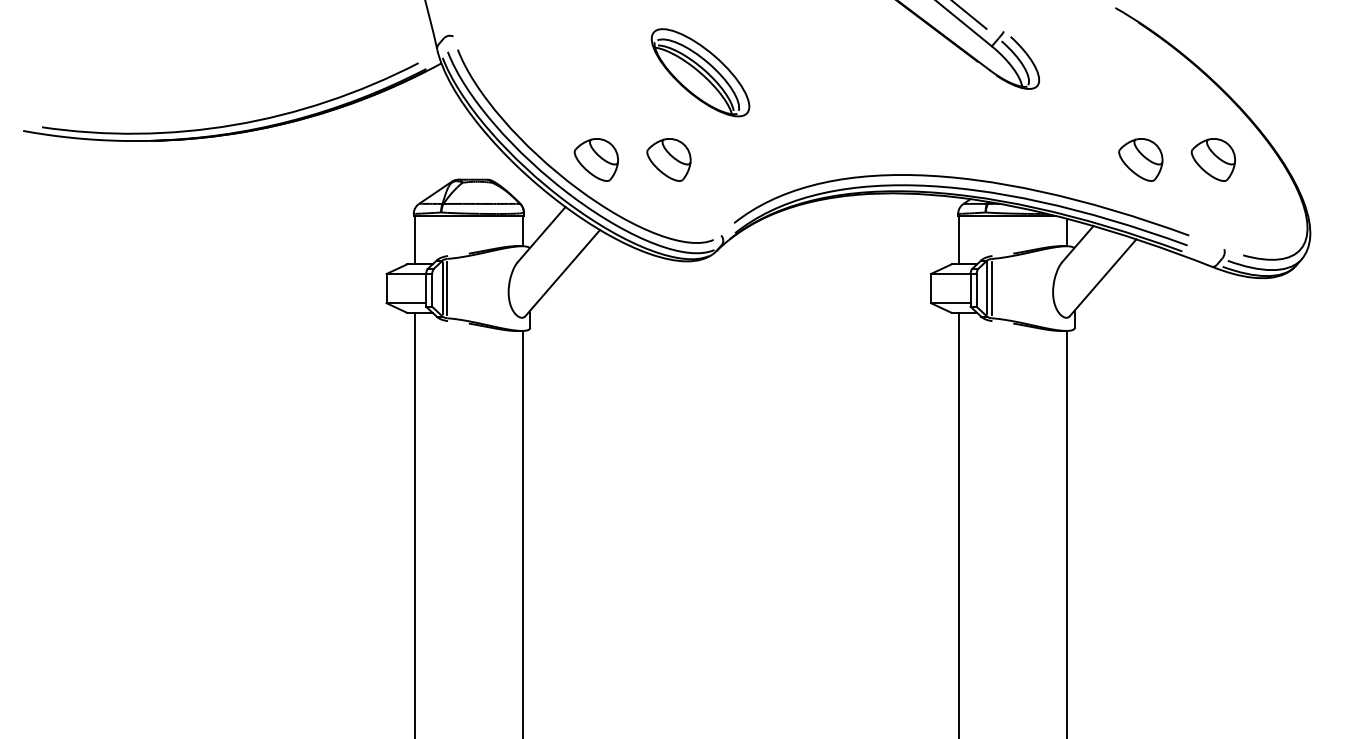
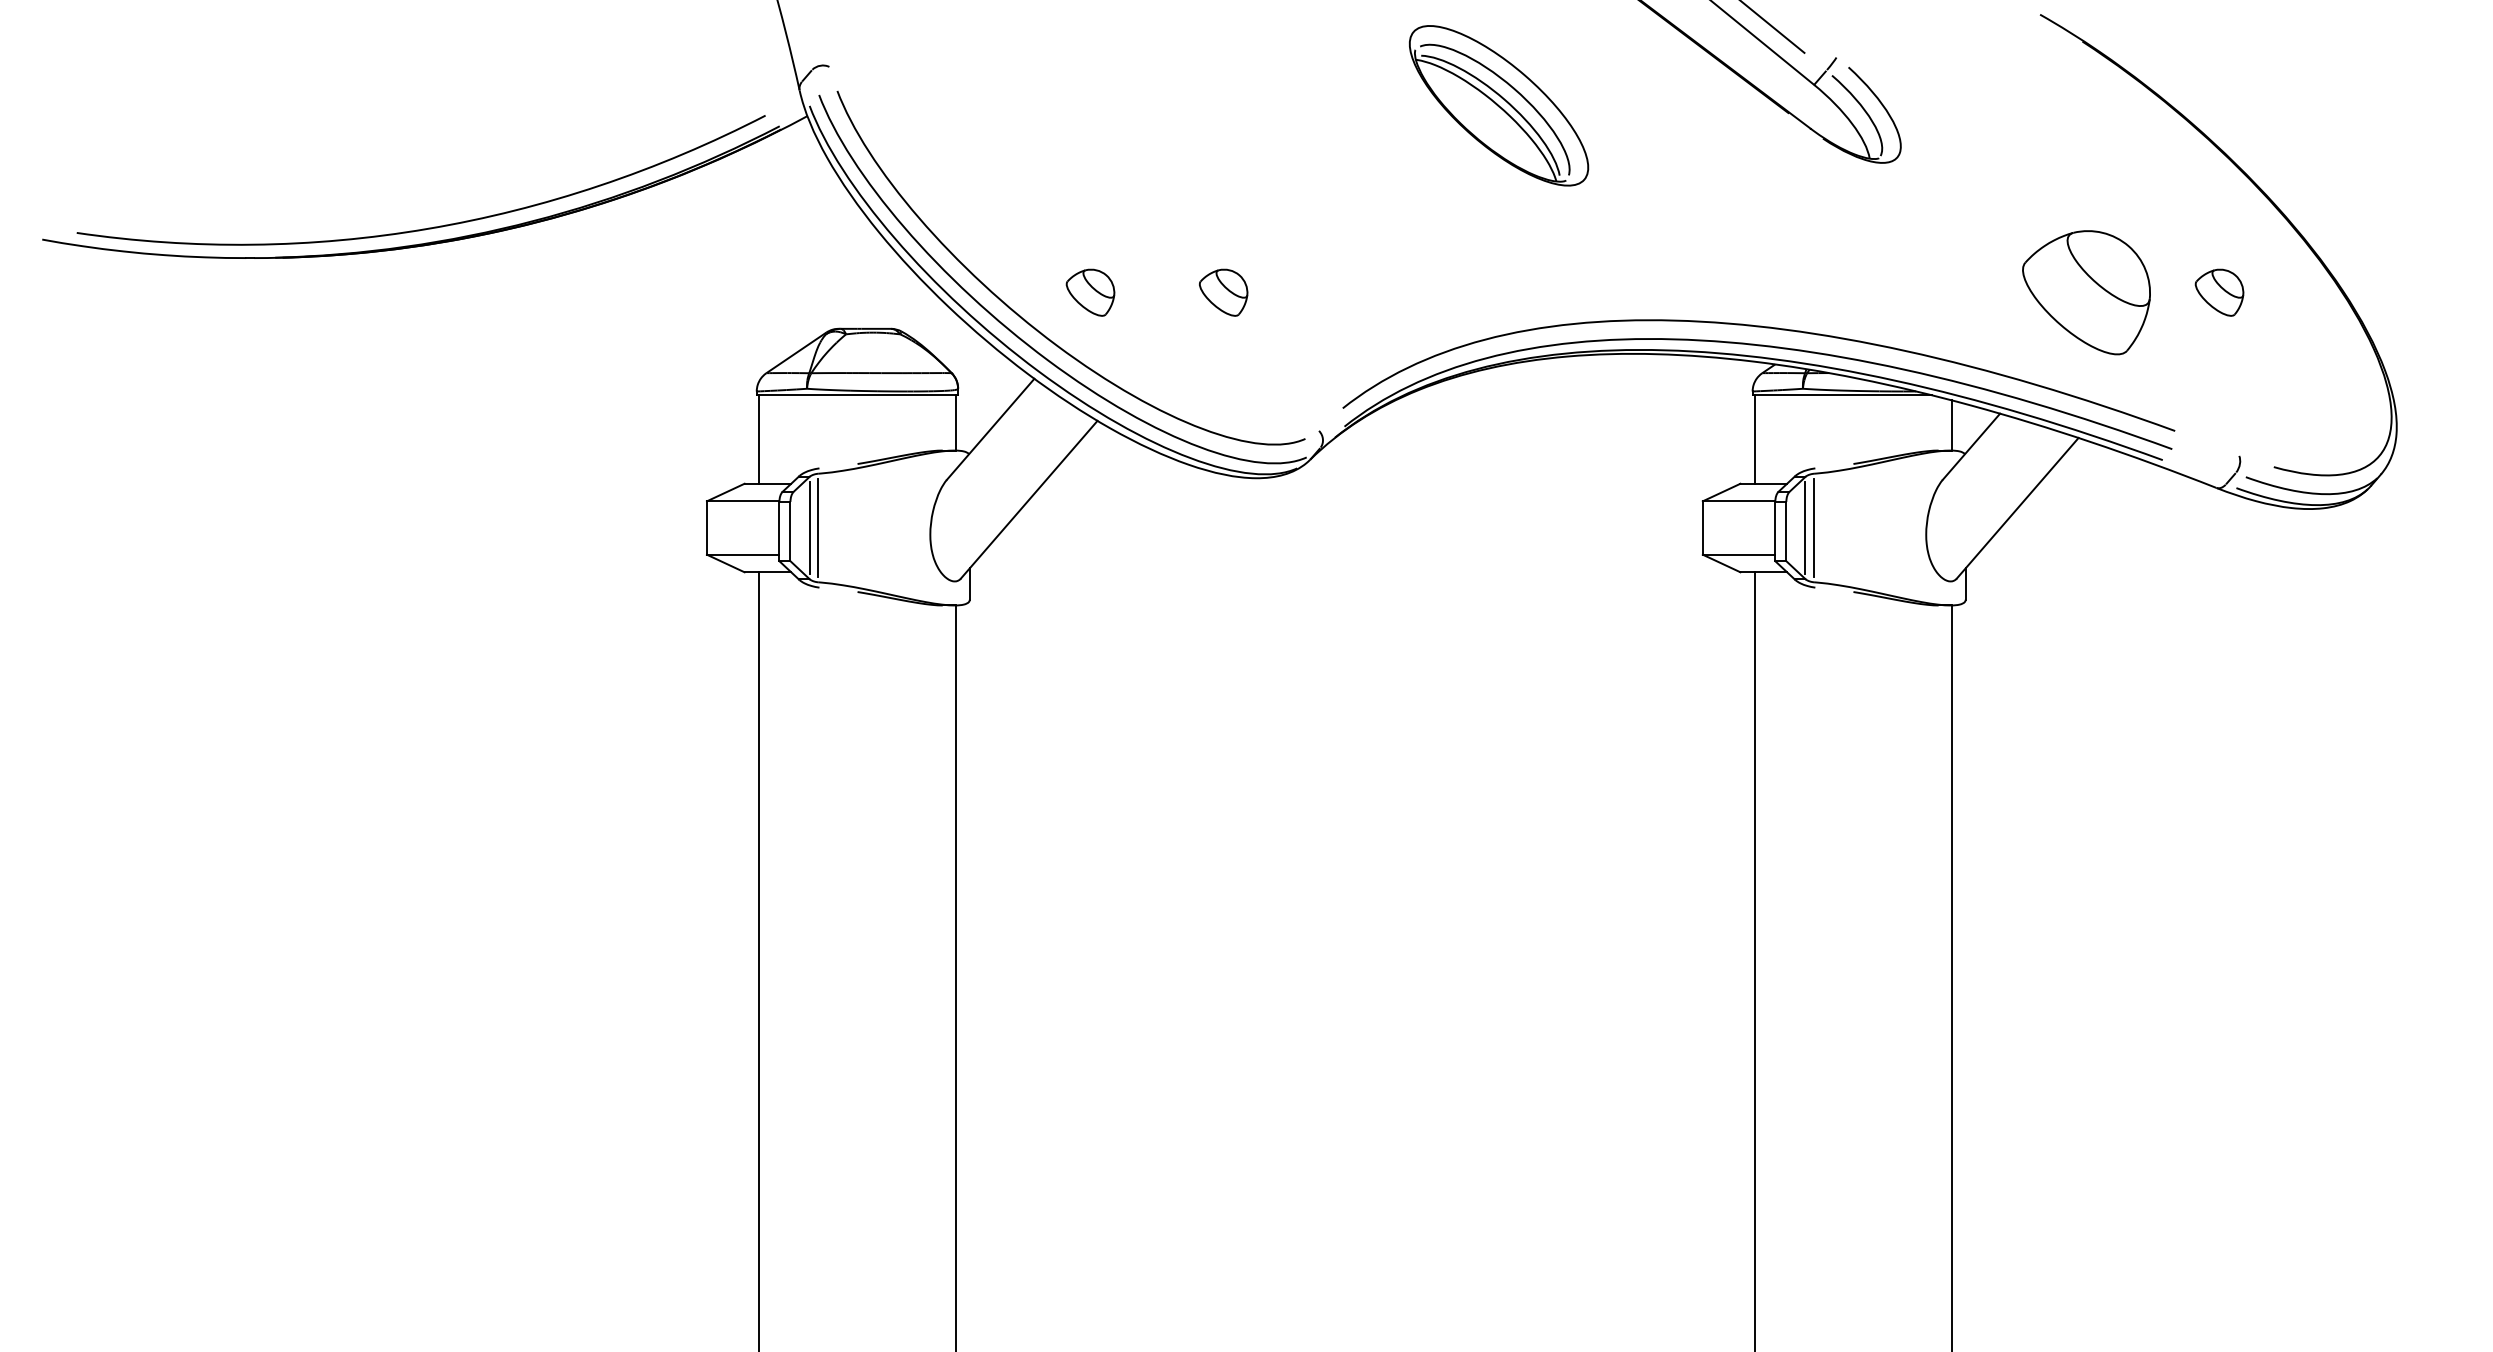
part: (700, 72) -> (1498, 105), moved
part: (595, 159) -> (1089, 291), size x0.6
part: (668, 159) -> (1222, 291), size x0.6
part: (1140, 159) -> (2086, 291), size x1.6
part: (1213, 159) -> (2219, 291), size x0.6

